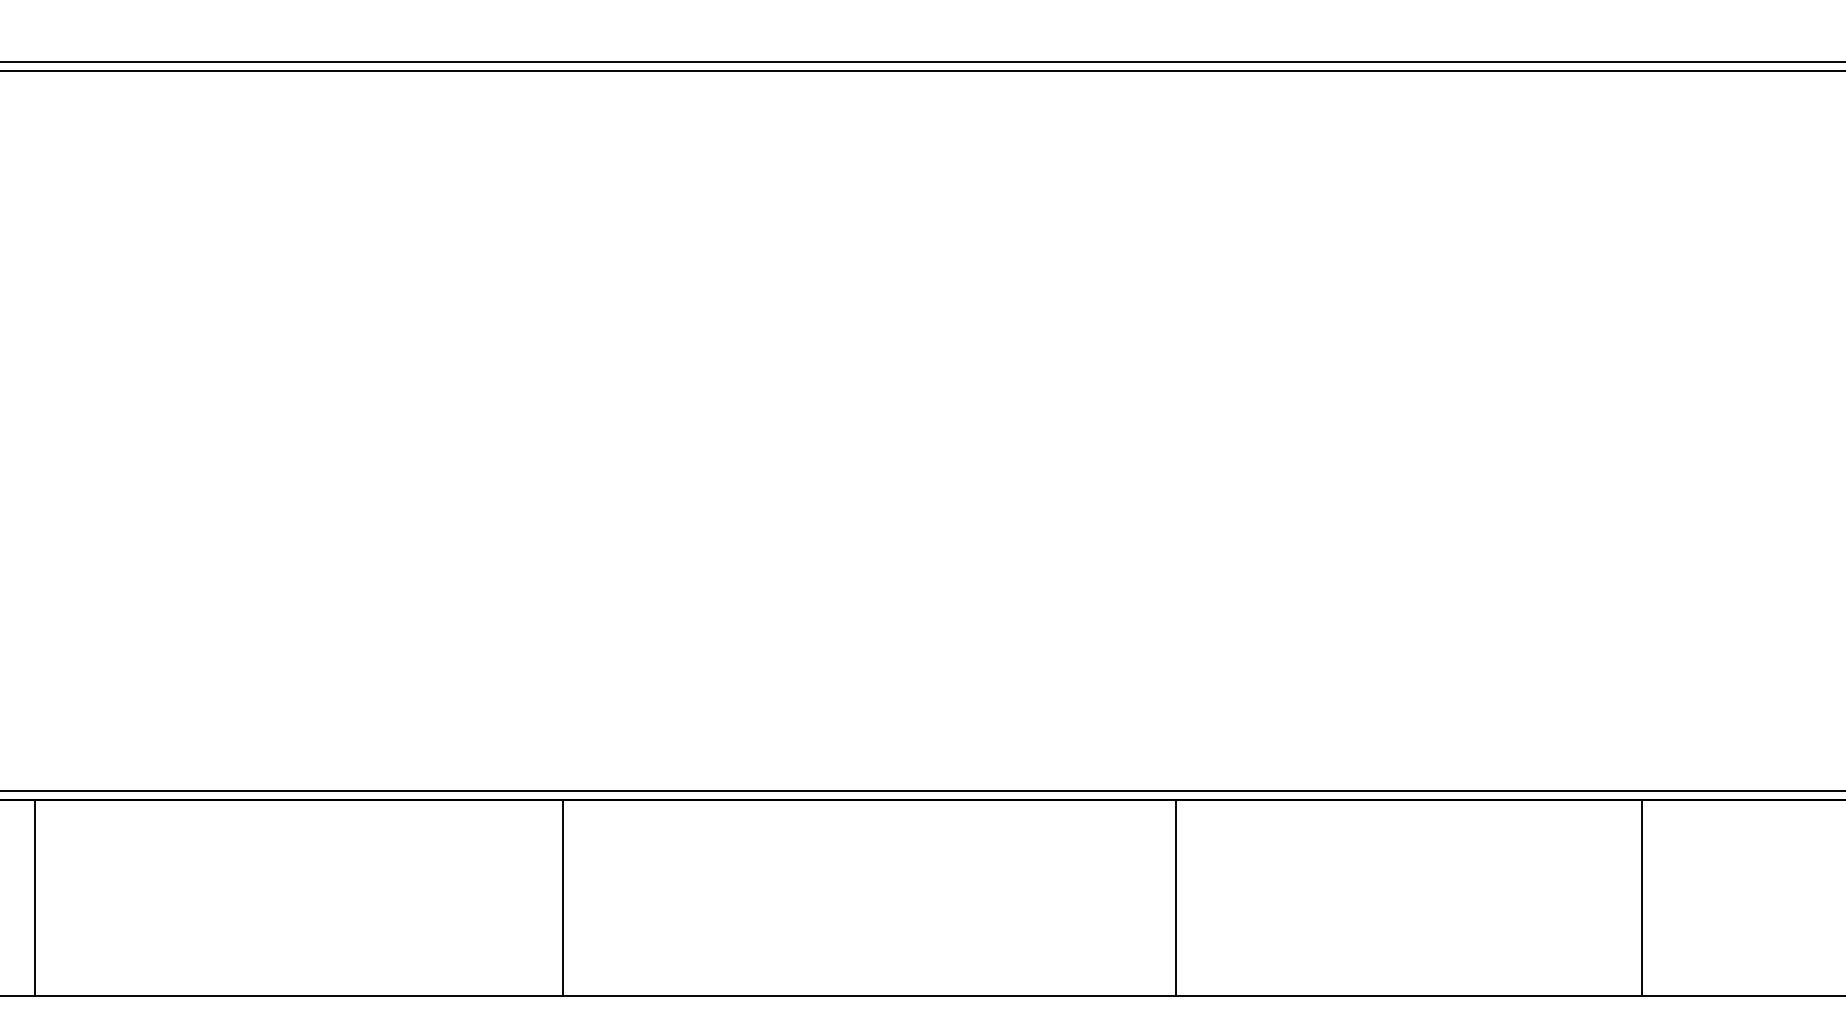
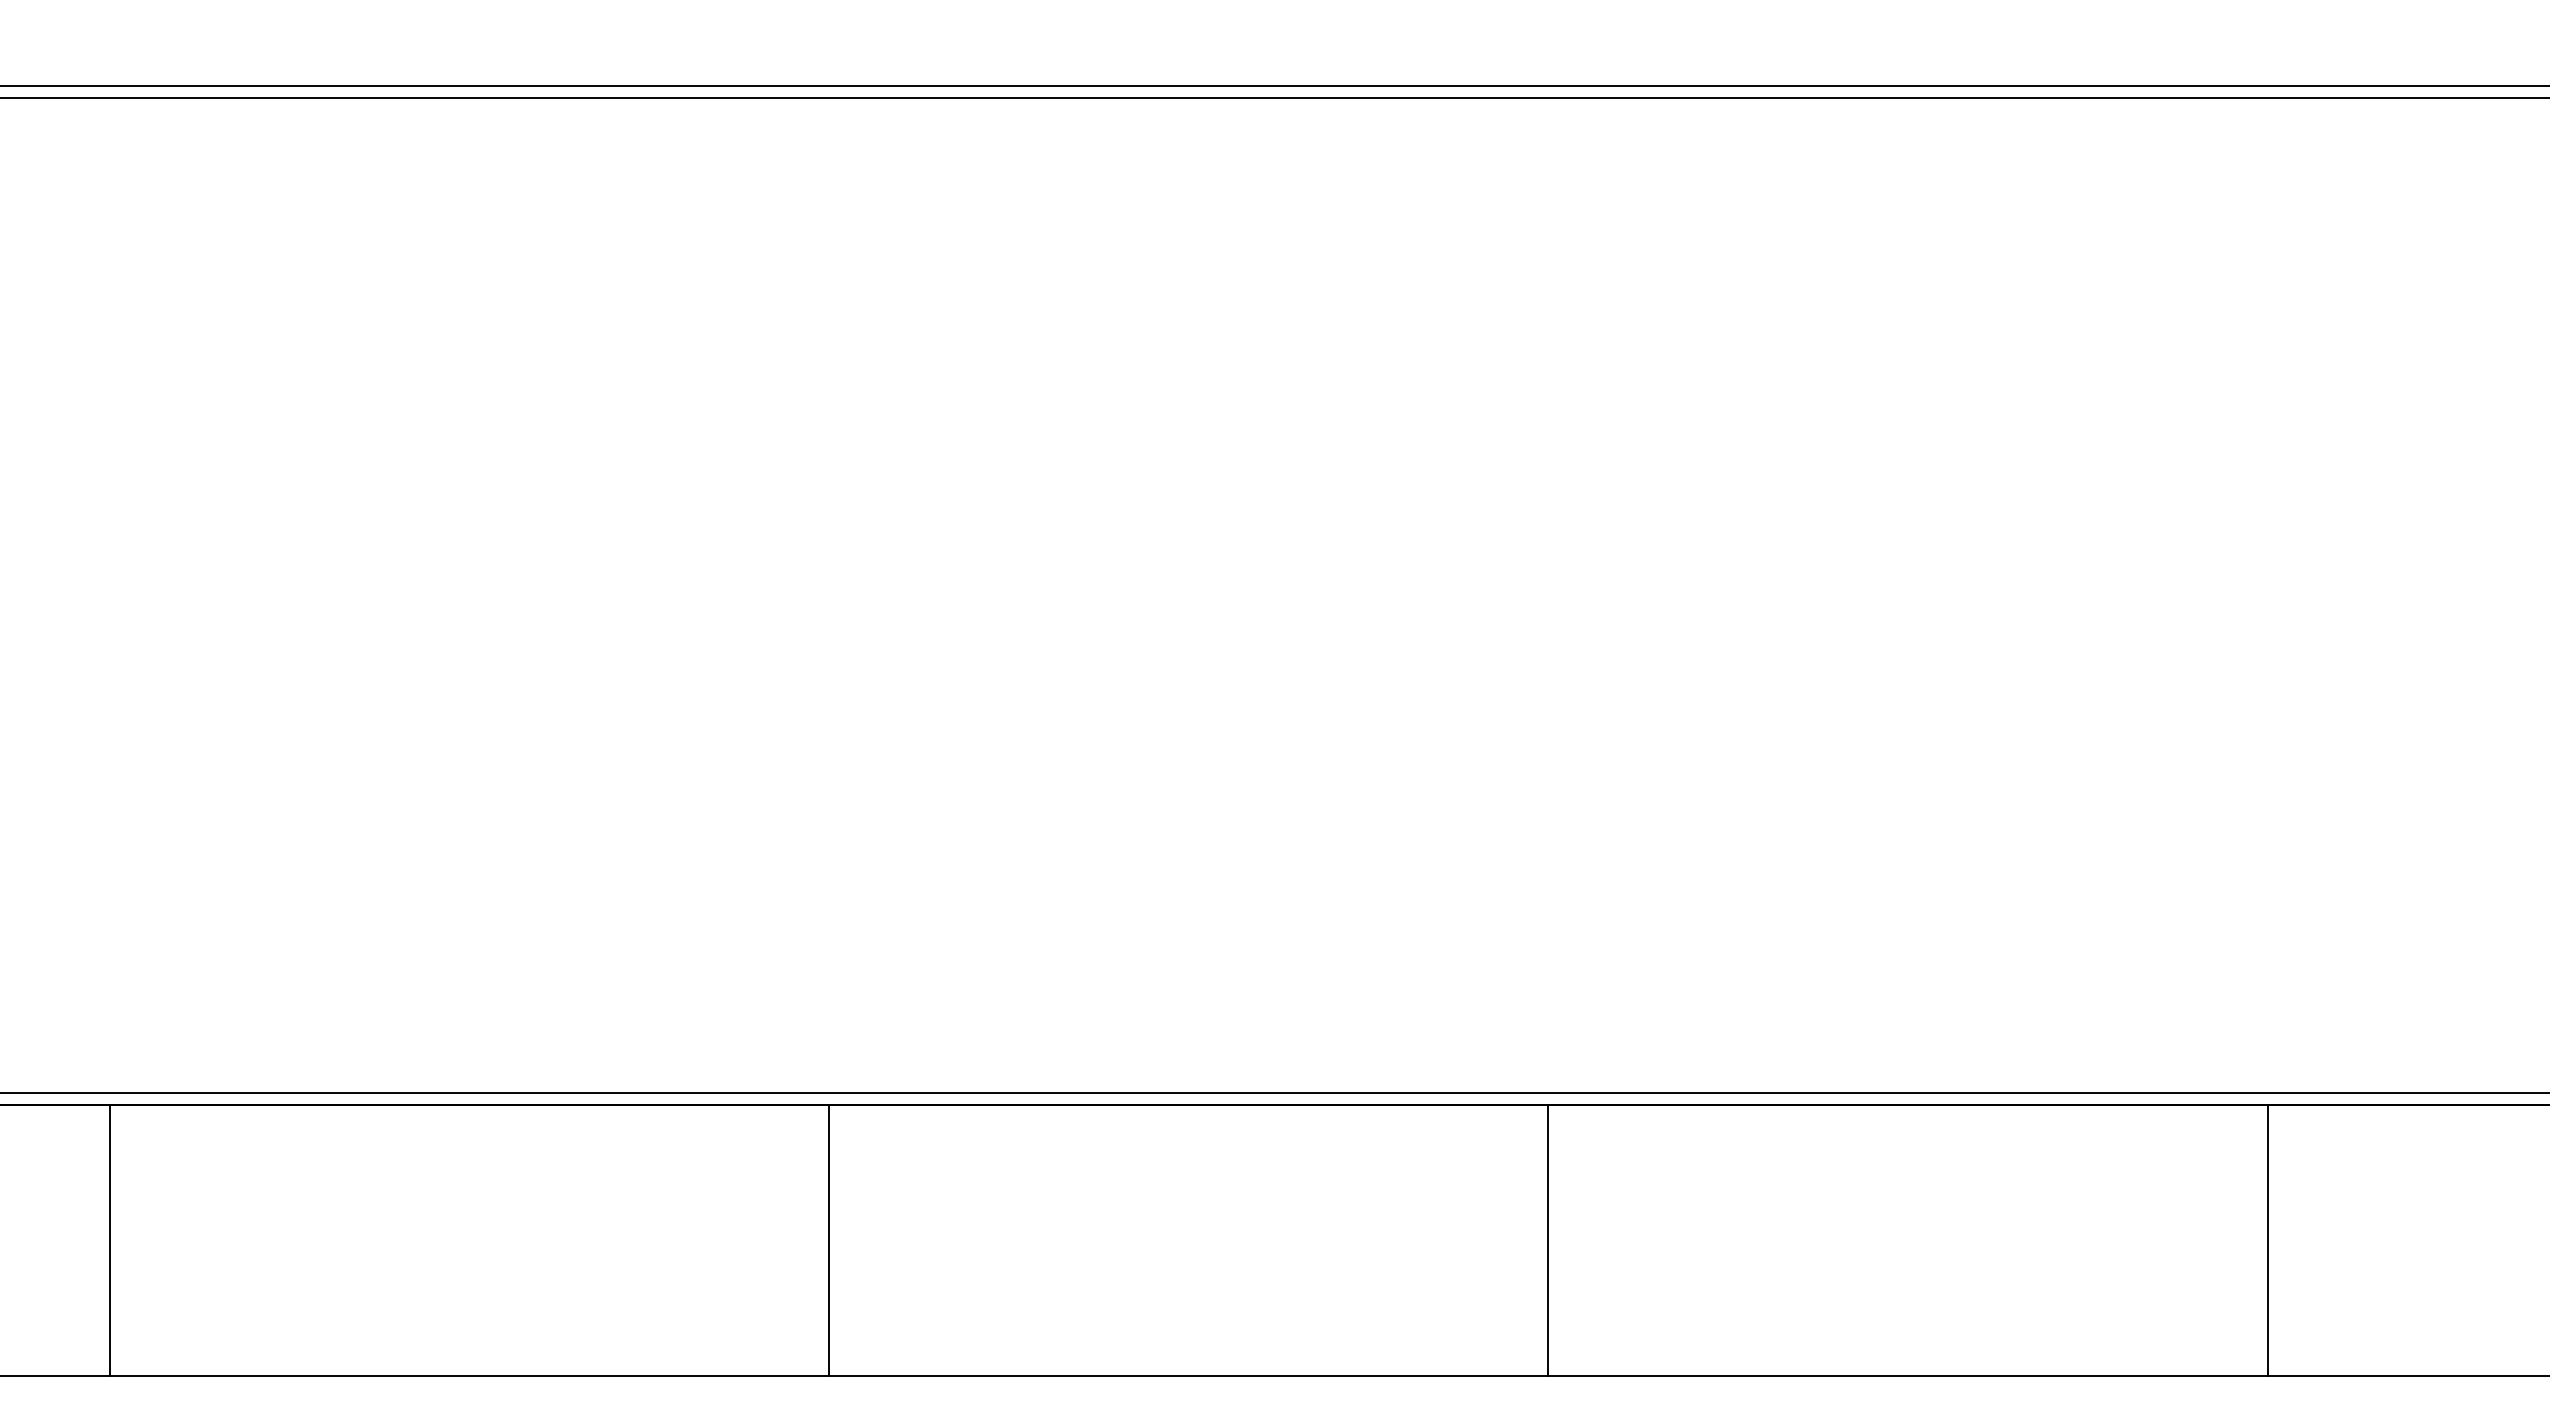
line: (34, 897) -> (109, 1239), moved
line: (562, 897) -> (828, 1239), moved
line: (1175, 897) -> (1548, 1239), moved

